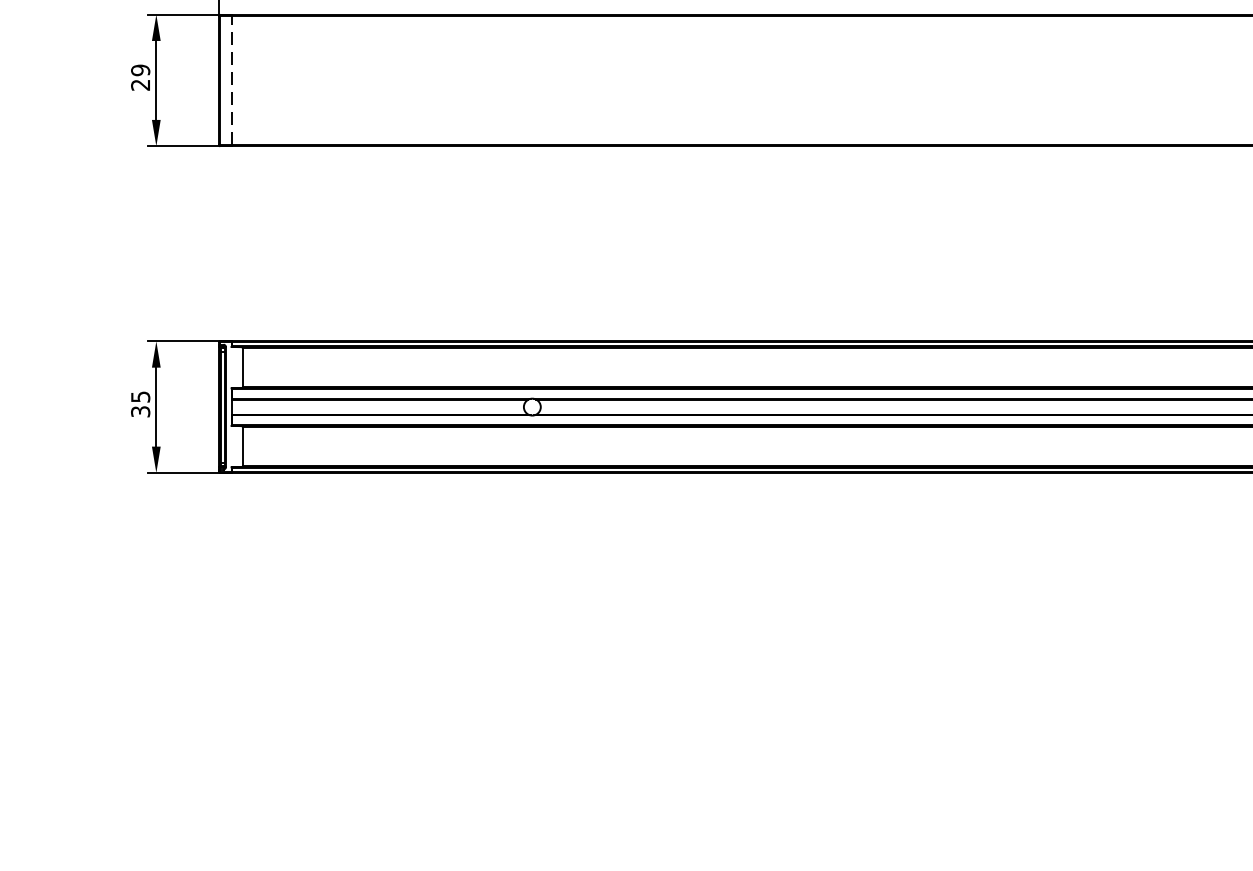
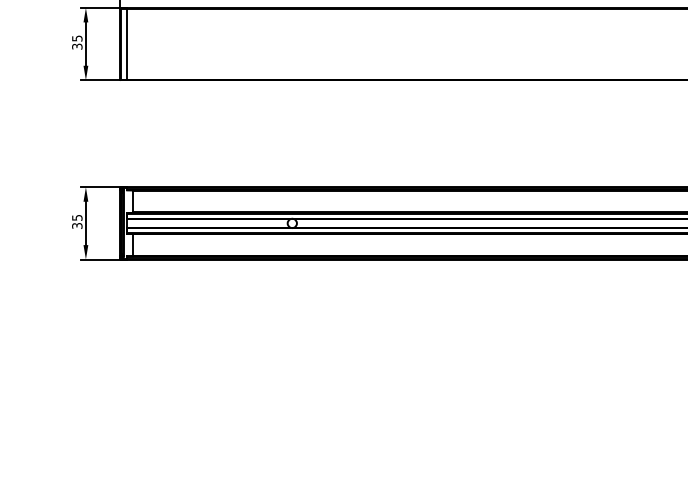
text: (140, 77) -> (77, 42), 29 -> 35
line: (232, 81) -> (127, 44), dashed -> solid

